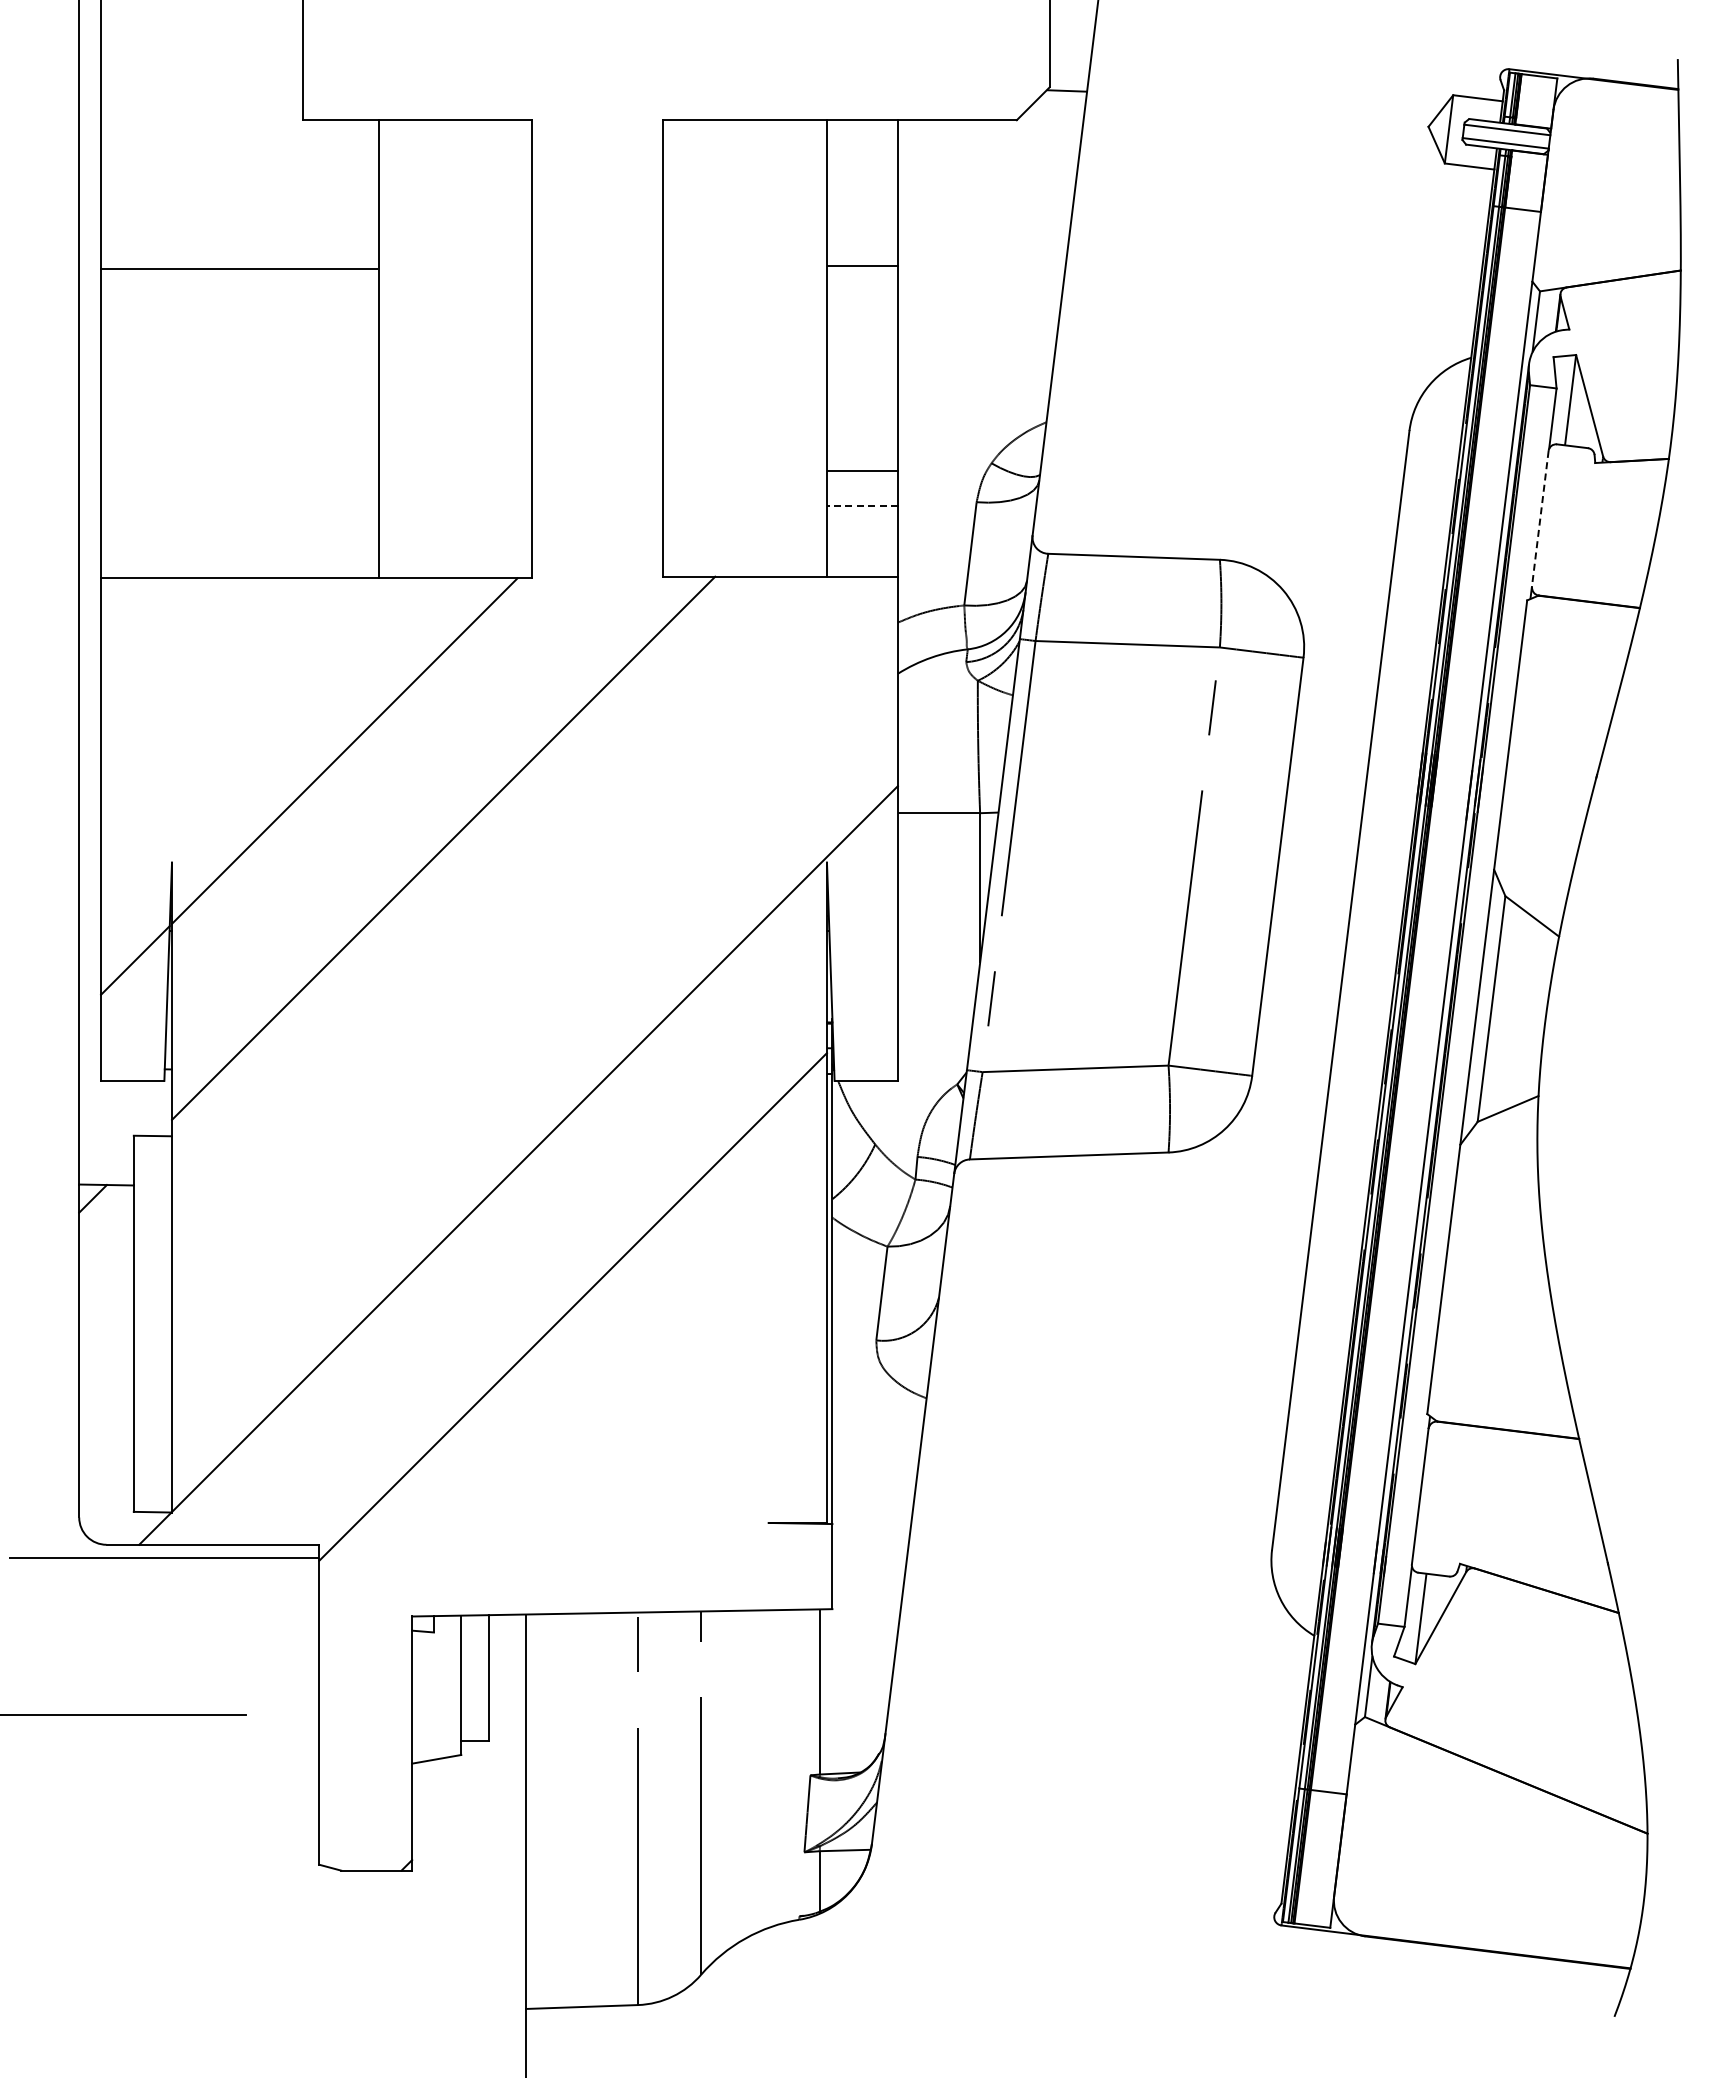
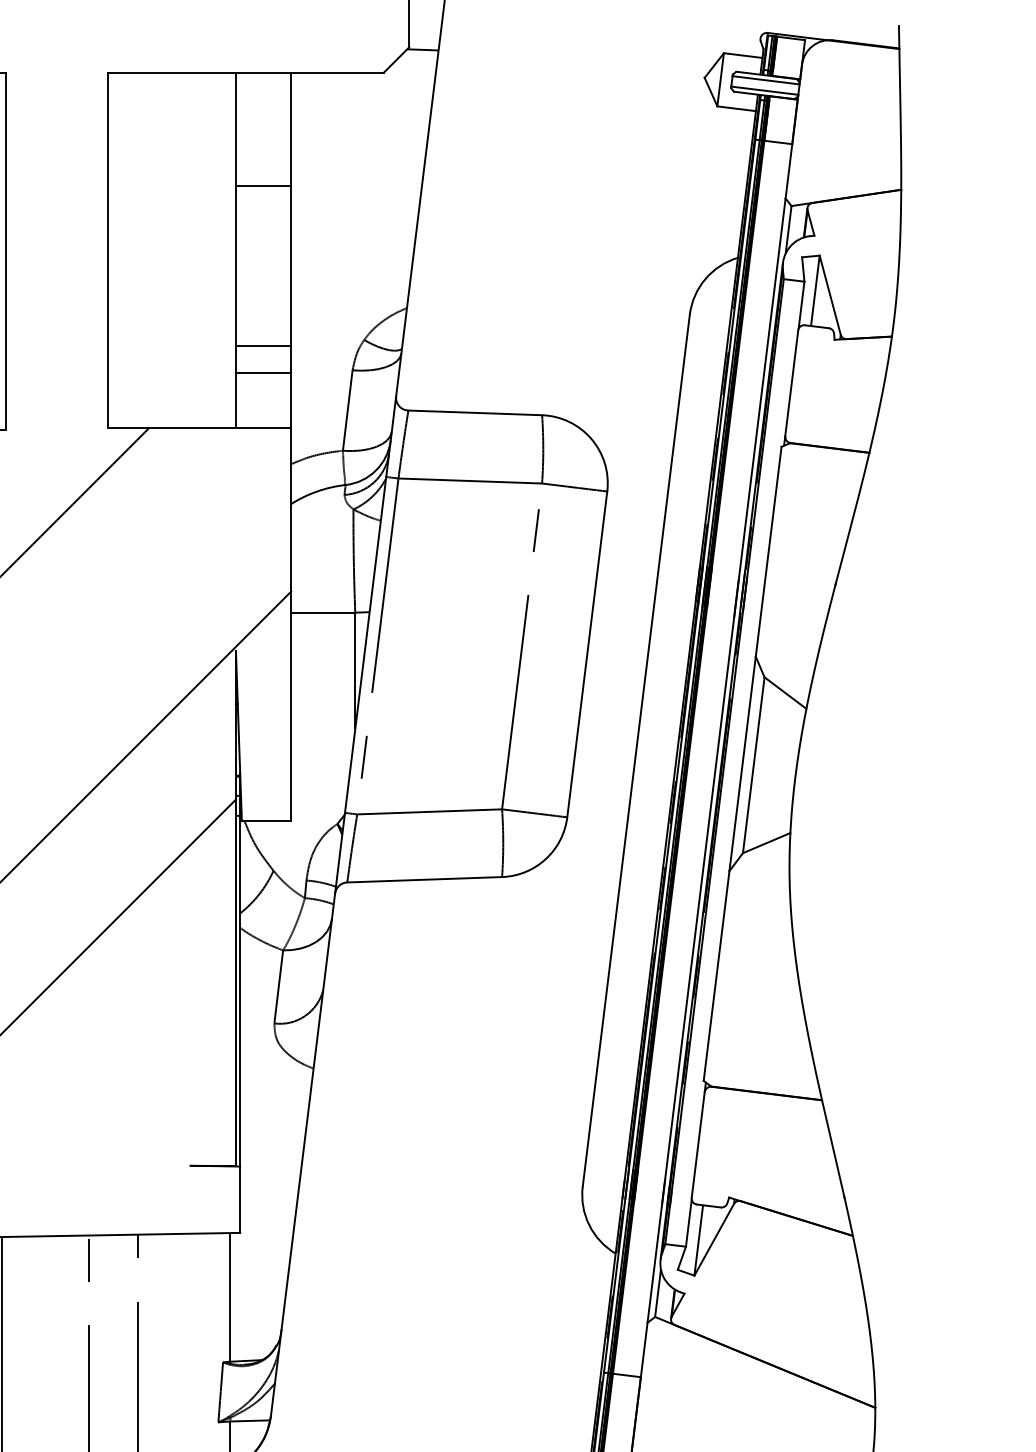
line: (861, 506) -> (262, 373), dashed -> solid
line: (1540, 519) -> (791, 383), dashed -> solid

